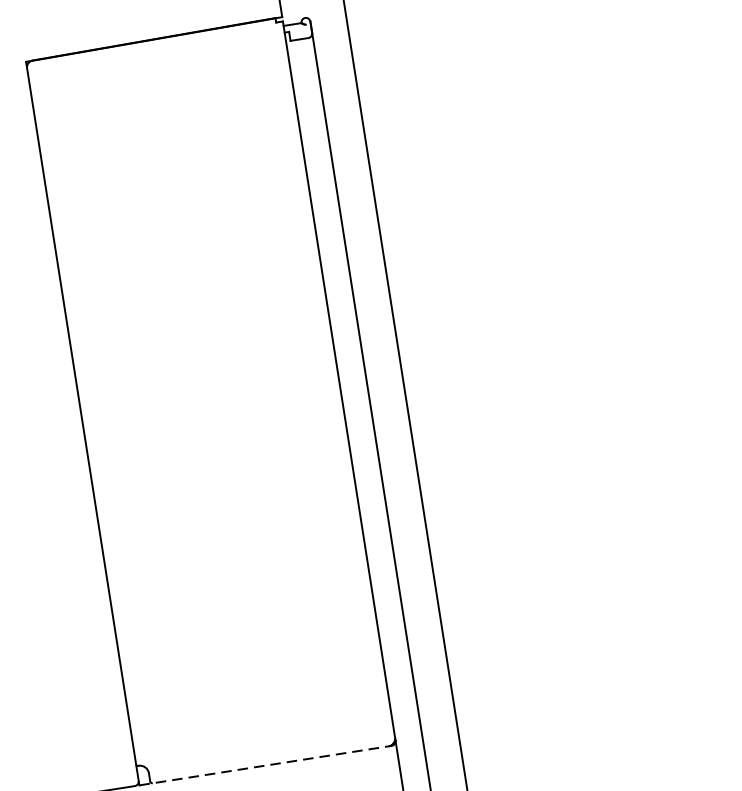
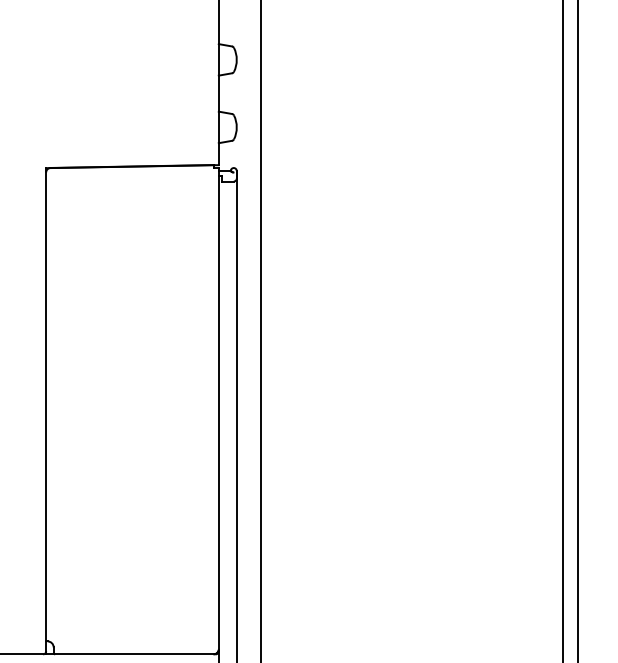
line: (264, 765) -> (130, 654), dashed -> solid

